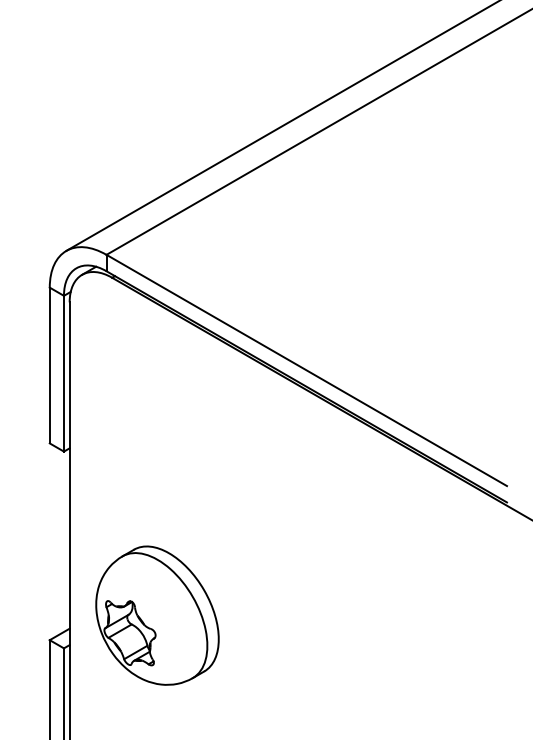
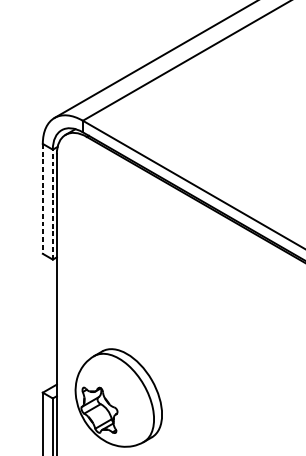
line: (49, 365) -> (42, 198), solid -> dashed
line: (63, 373) -> (52, 204), solid -> dashed
part: (157, 615) -> (118, 397), moved

